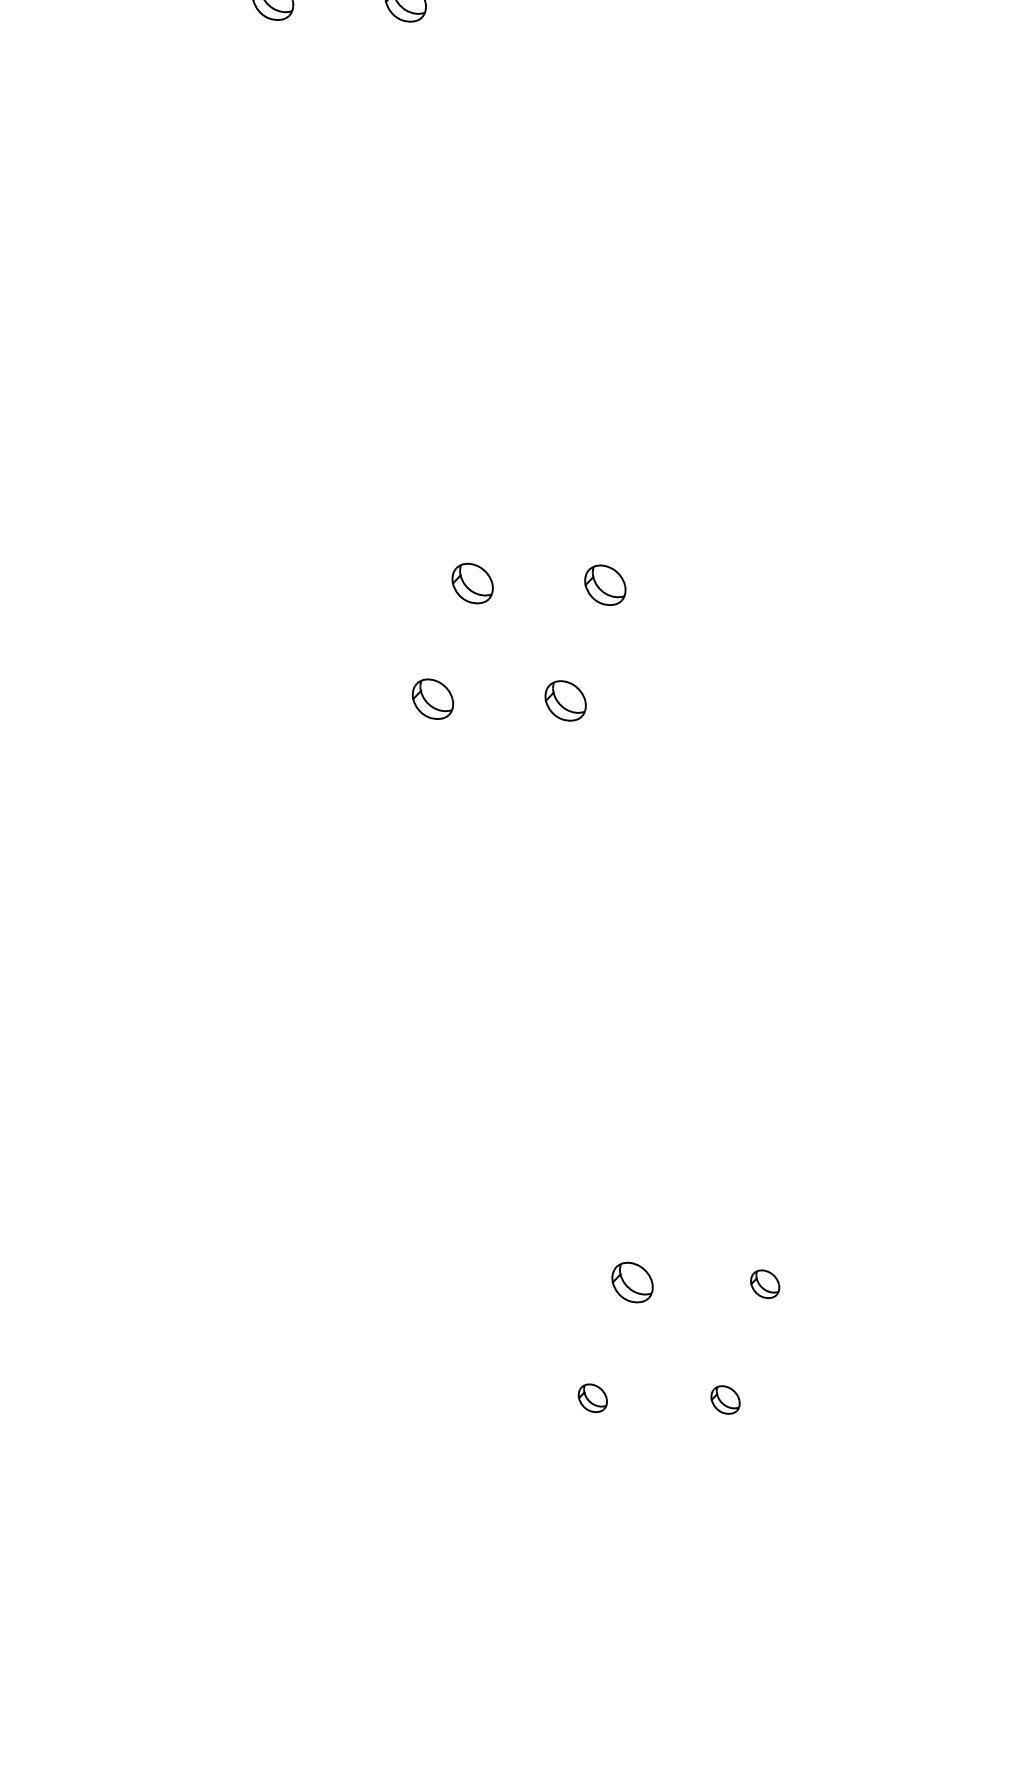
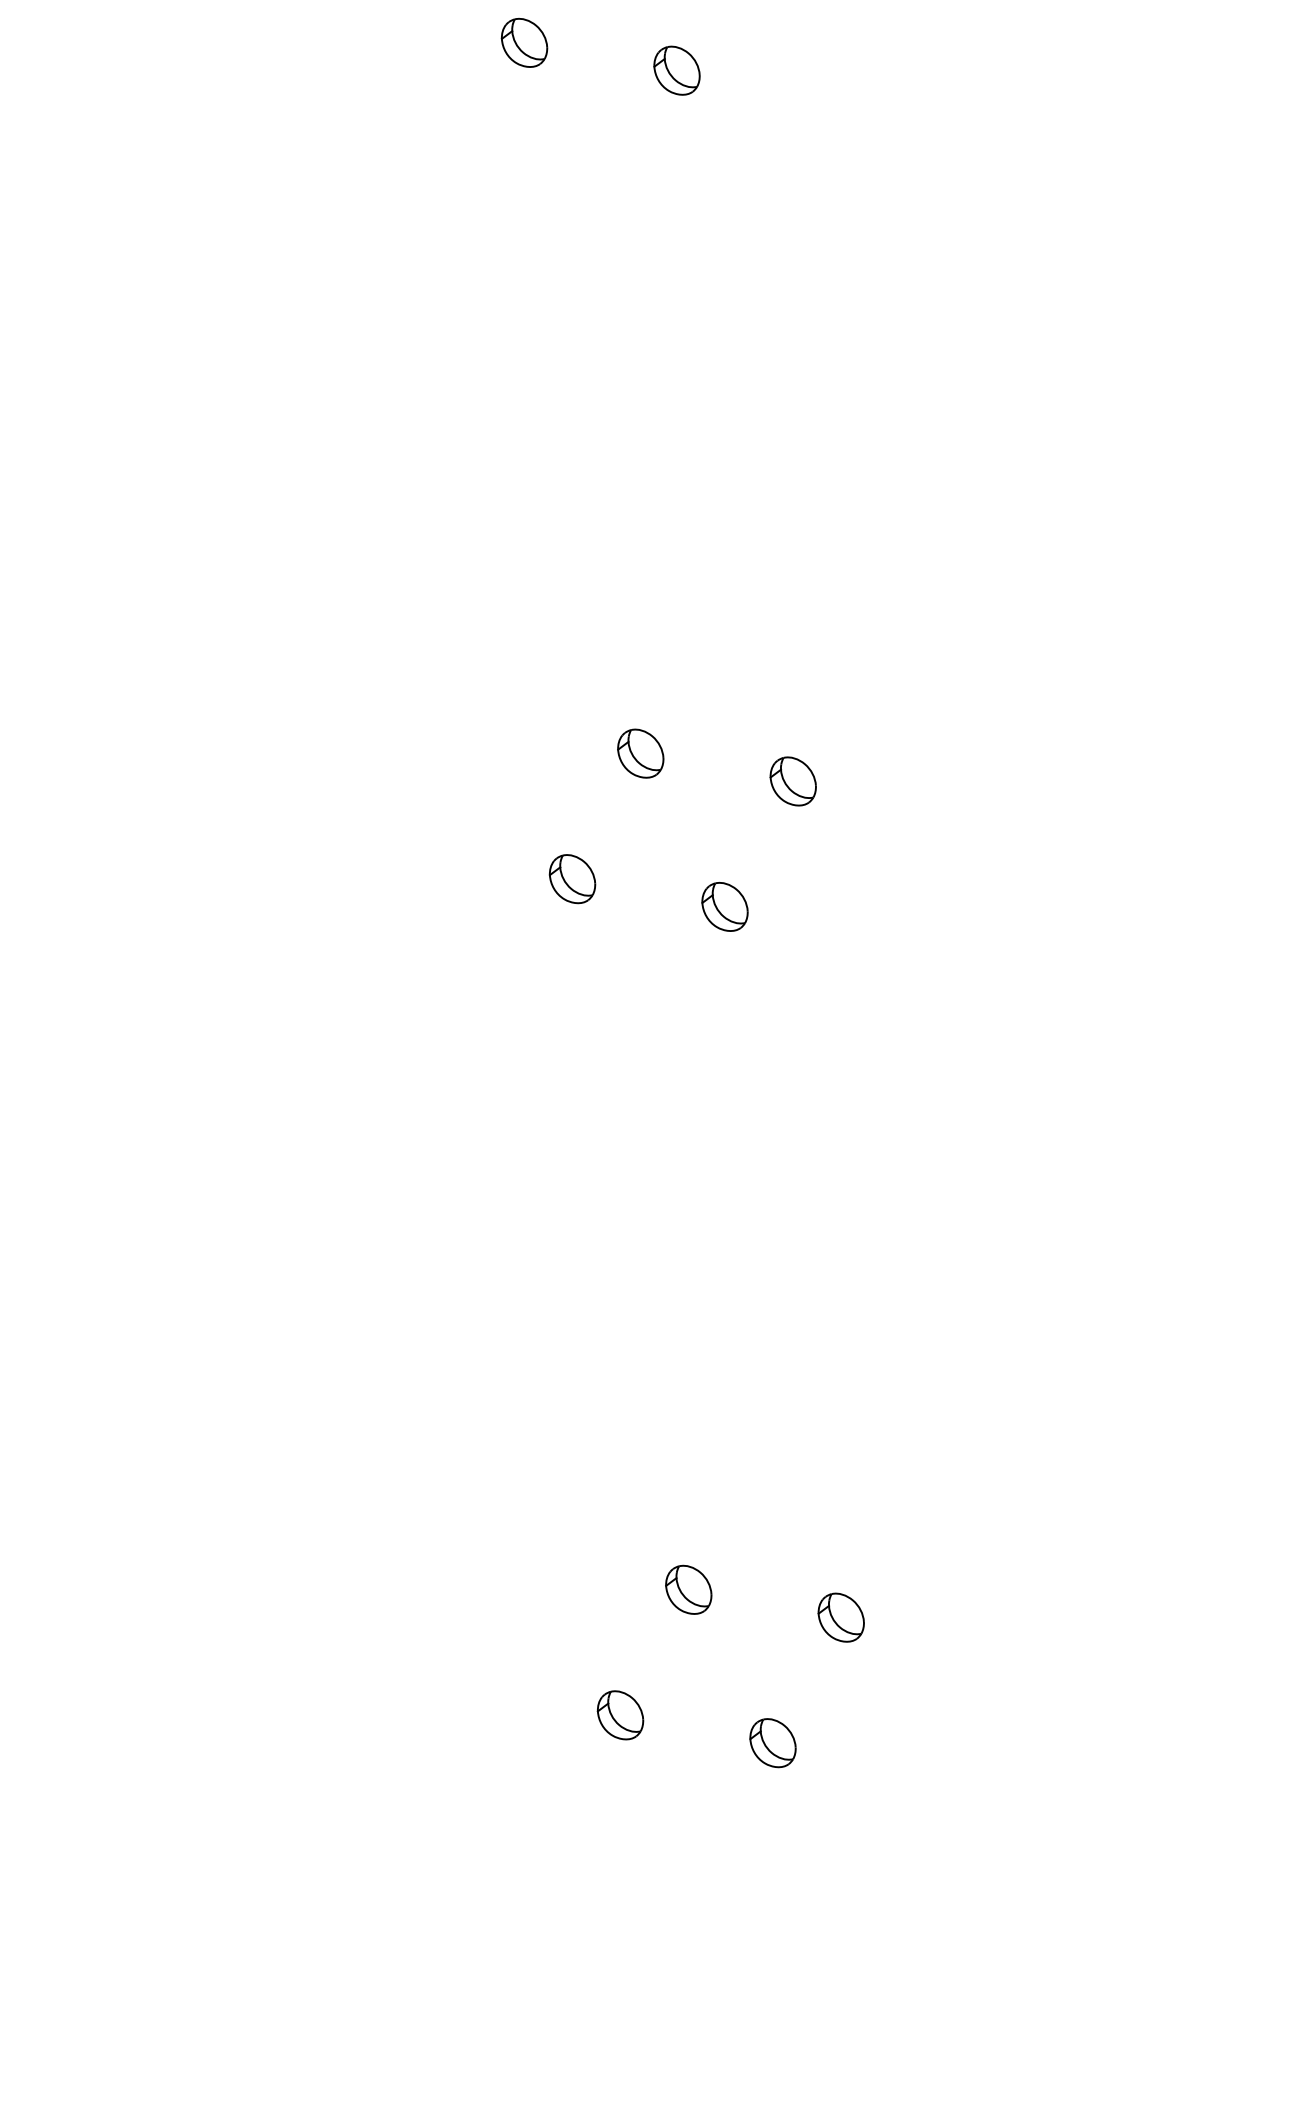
part: (764, 1284) -> (840, 1617), size x1.43
part: (592, 1398) -> (620, 1715), size x1.43
part: (725, 1400) -> (772, 1743), size x1.43

